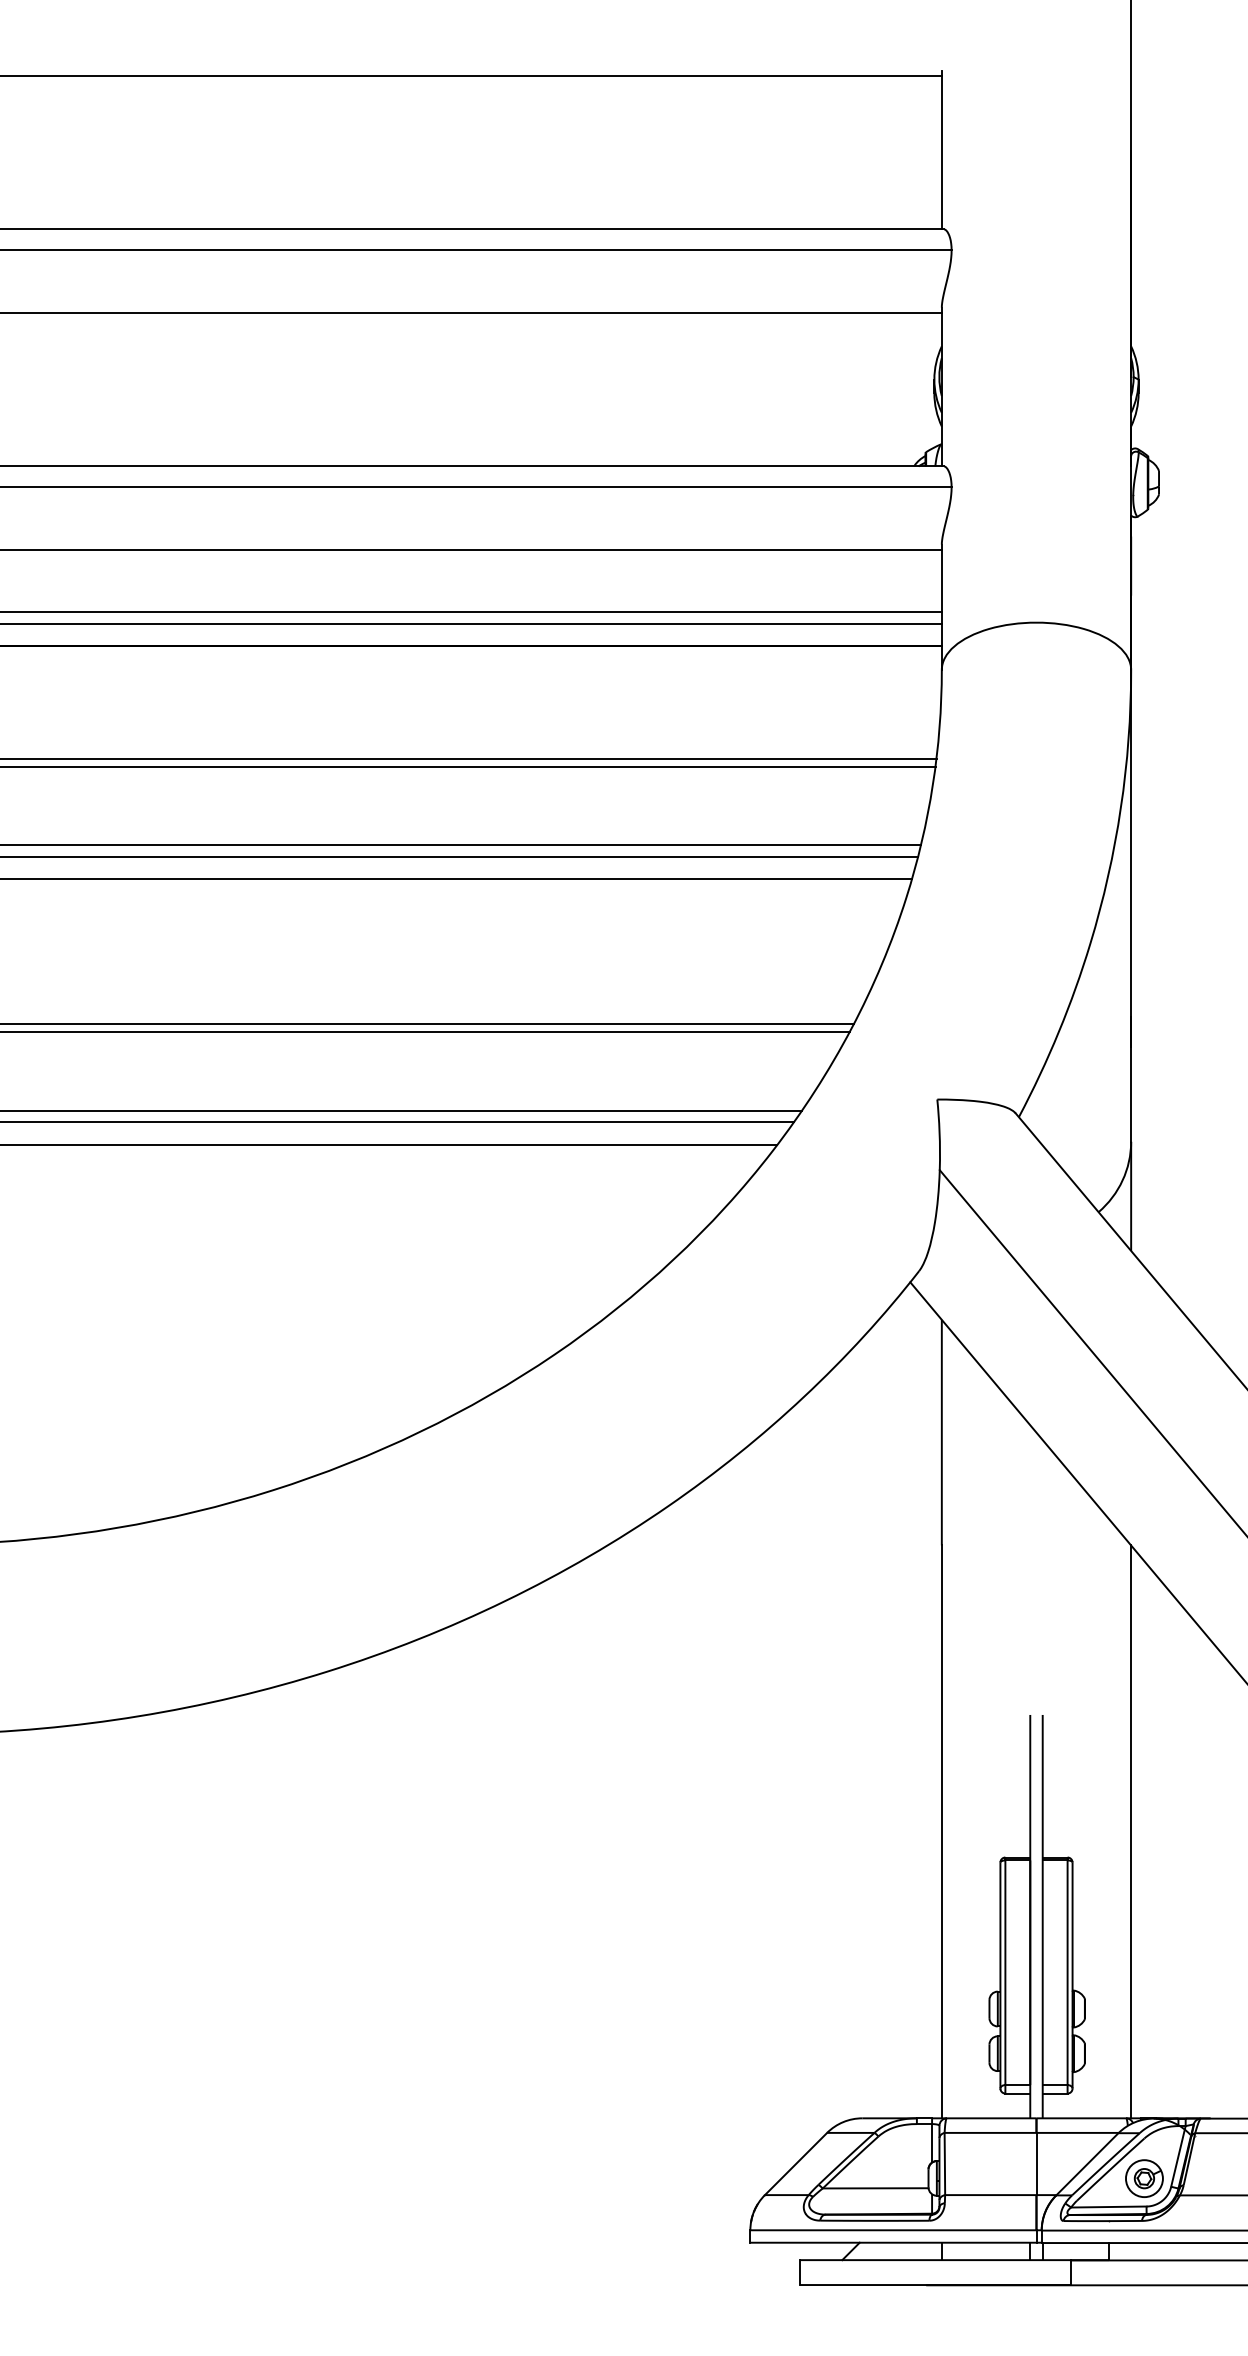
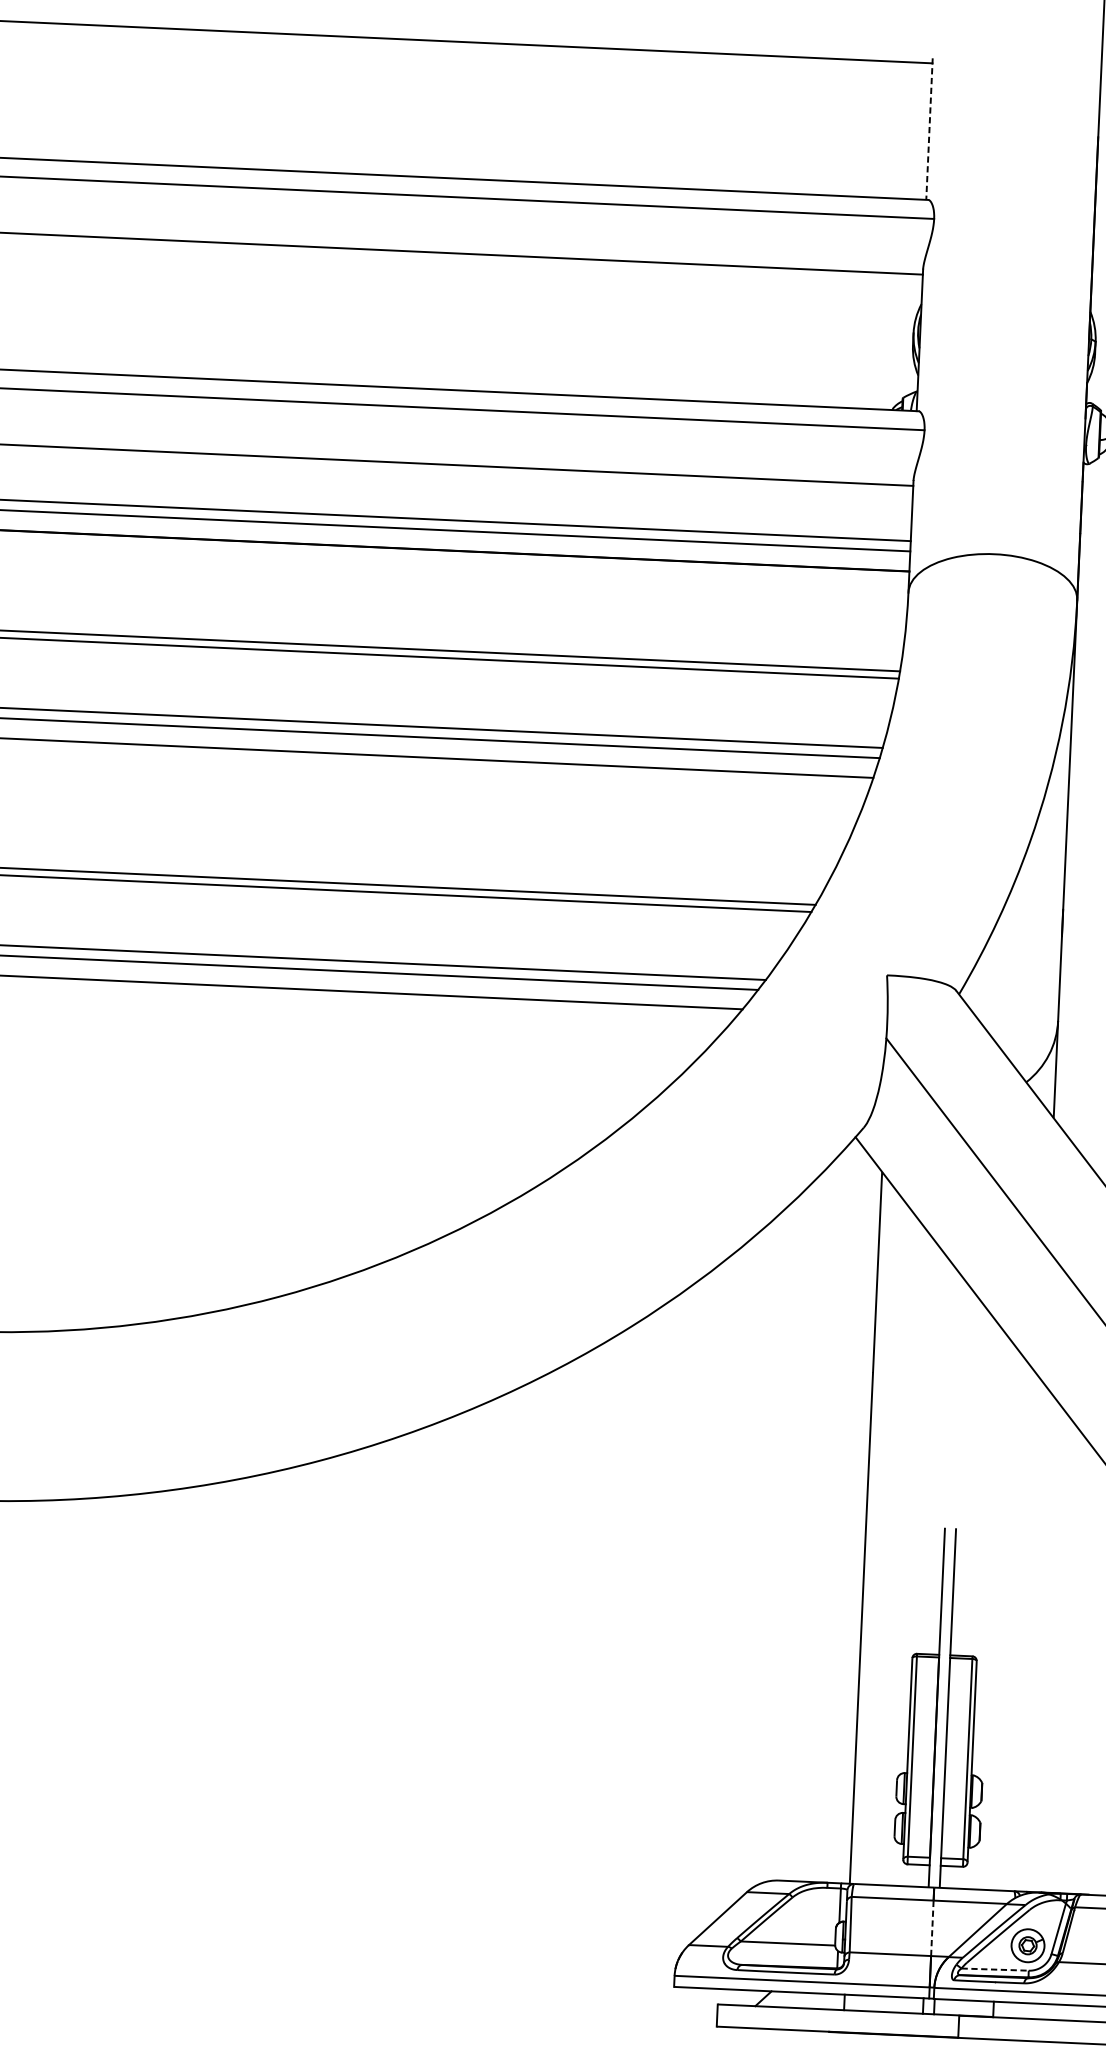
line: (941, 150) -> (929, 129), solid -> dashed
line: (1131, 1831) -> (1030, 1635), removed
line: (1036, 2163) -> (932, 1927), solid -> dashed
line: (1108, 2207) -> (994, 1970), solid -> dashed

